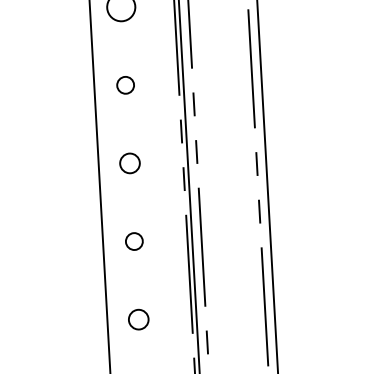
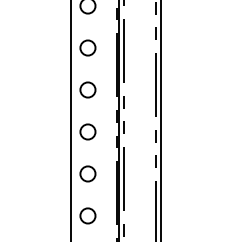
circle: (124, 84) -> (87, 89), size x1.67
circle: (129, 162) -> (87, 131), size x1.43
circle: (133, 240) -> (87, 173), size x1.67
circle: (137, 318) -> (87, 215), size x1.43

